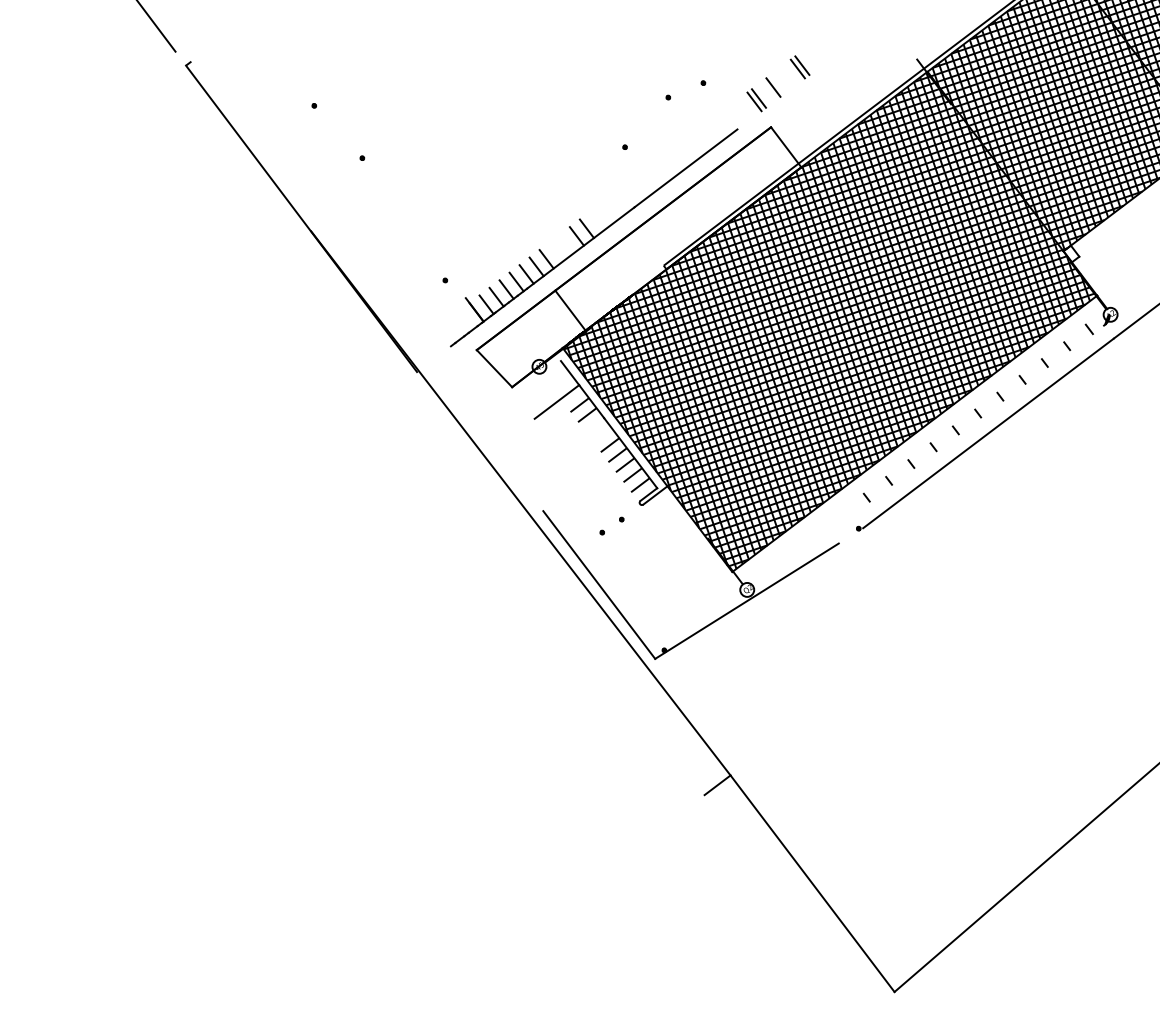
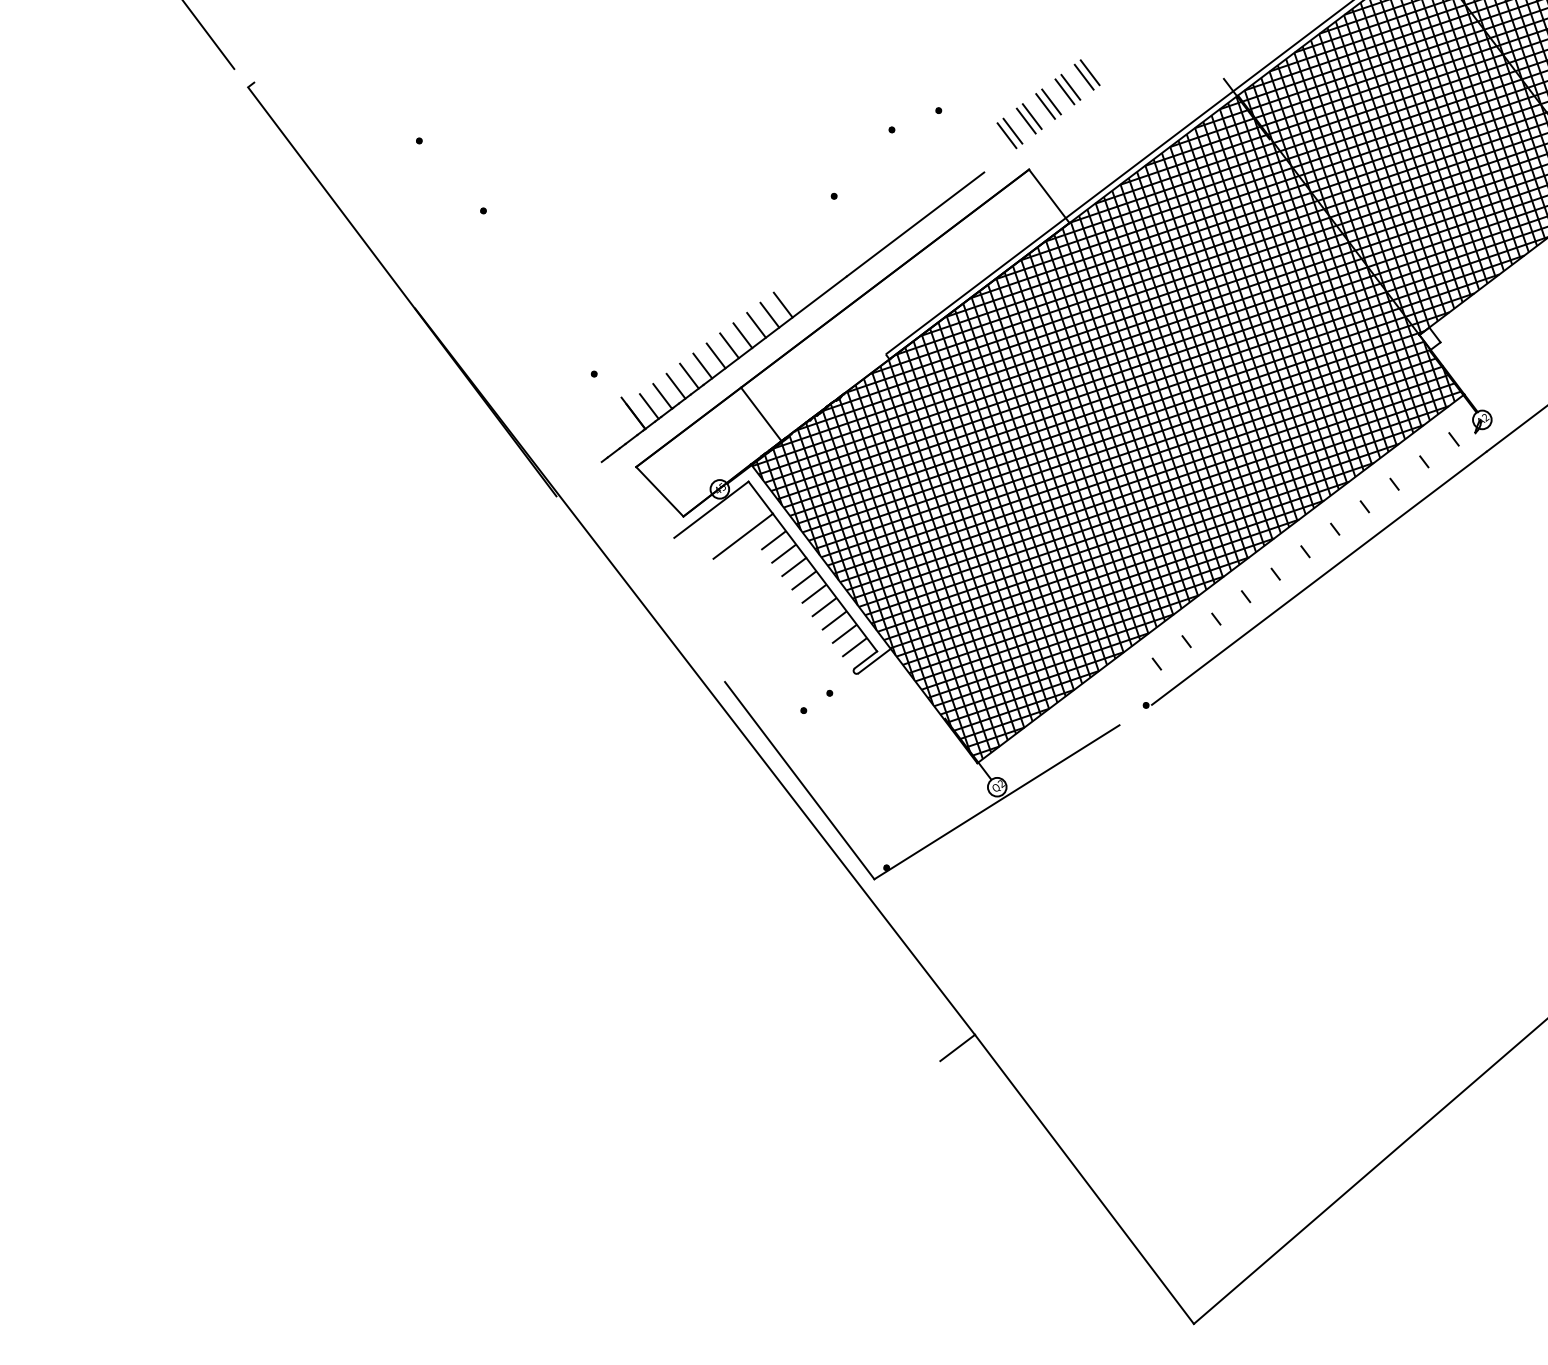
part: (814, 56) -> (1086, 74), added
part: (785, 77) -> (1048, 103), added
line: (768, 90) -> (1025, 120), added
line: (566, 243) -> (756, 324), added
line: (556, 251) -> (742, 335), added
line: (533, 381) -> (711, 509), added
line: (594, 424) -> (793, 566), added
line: (602, 435) -> (803, 580), added

